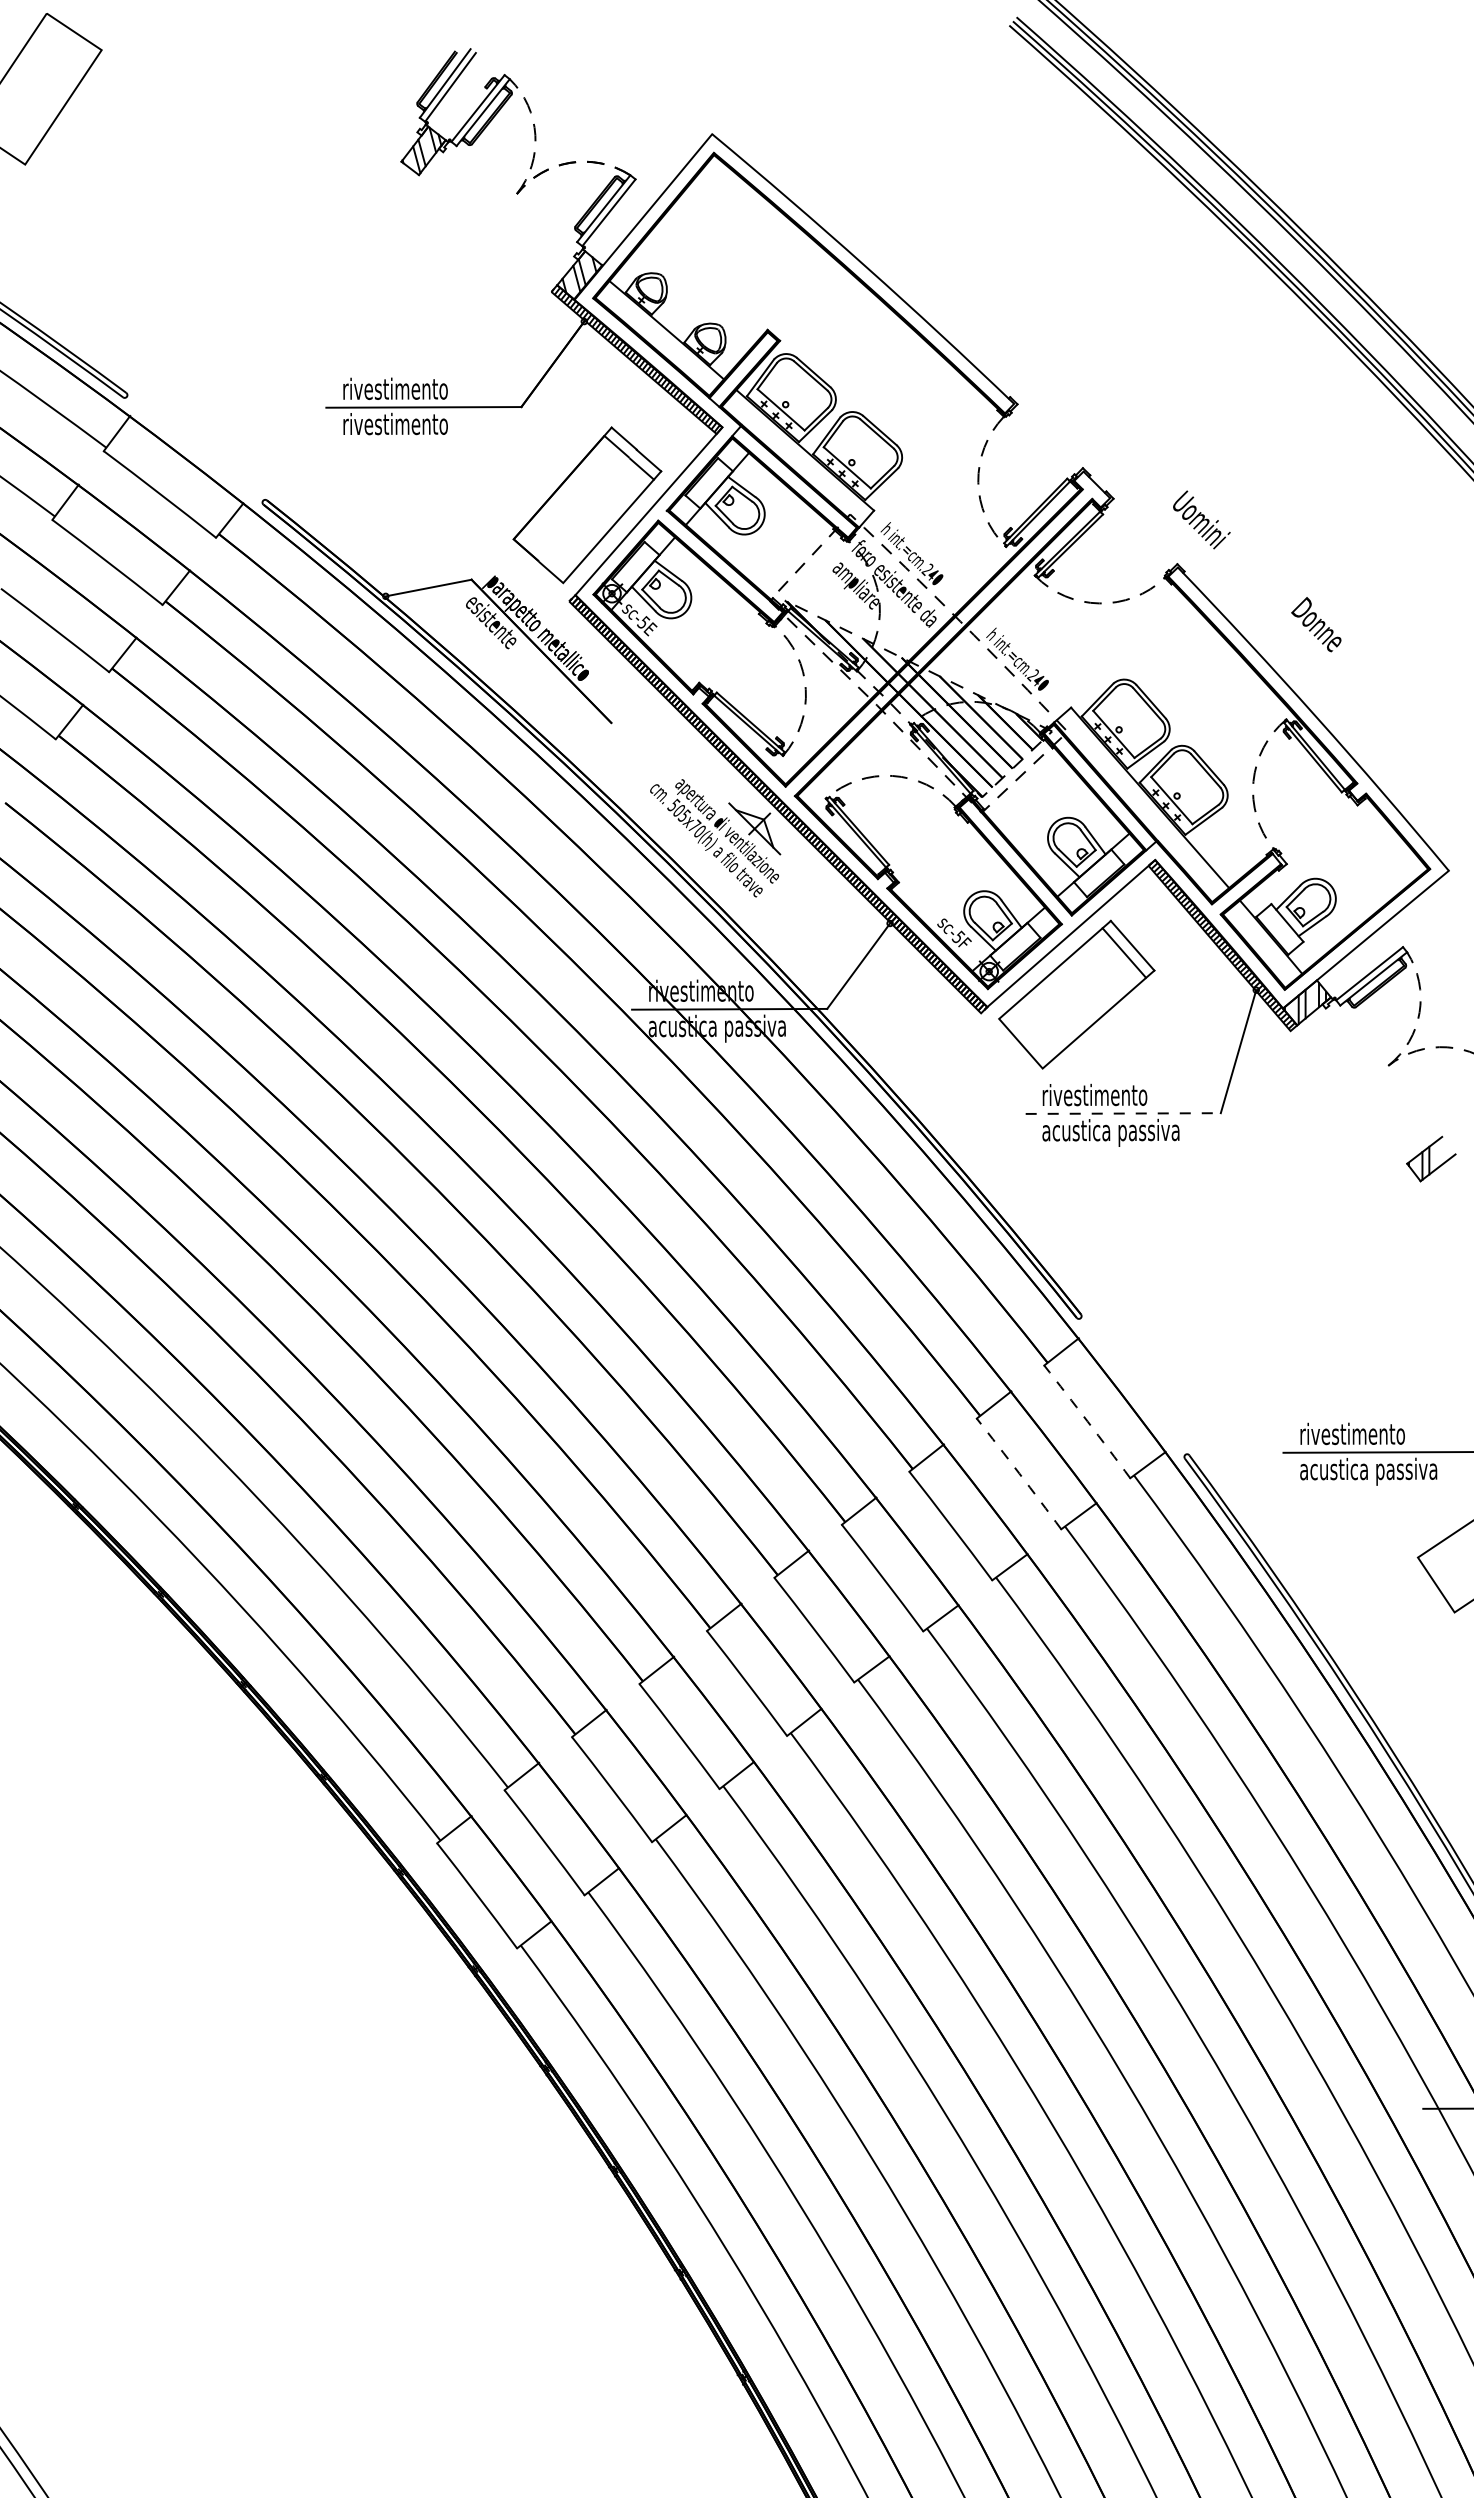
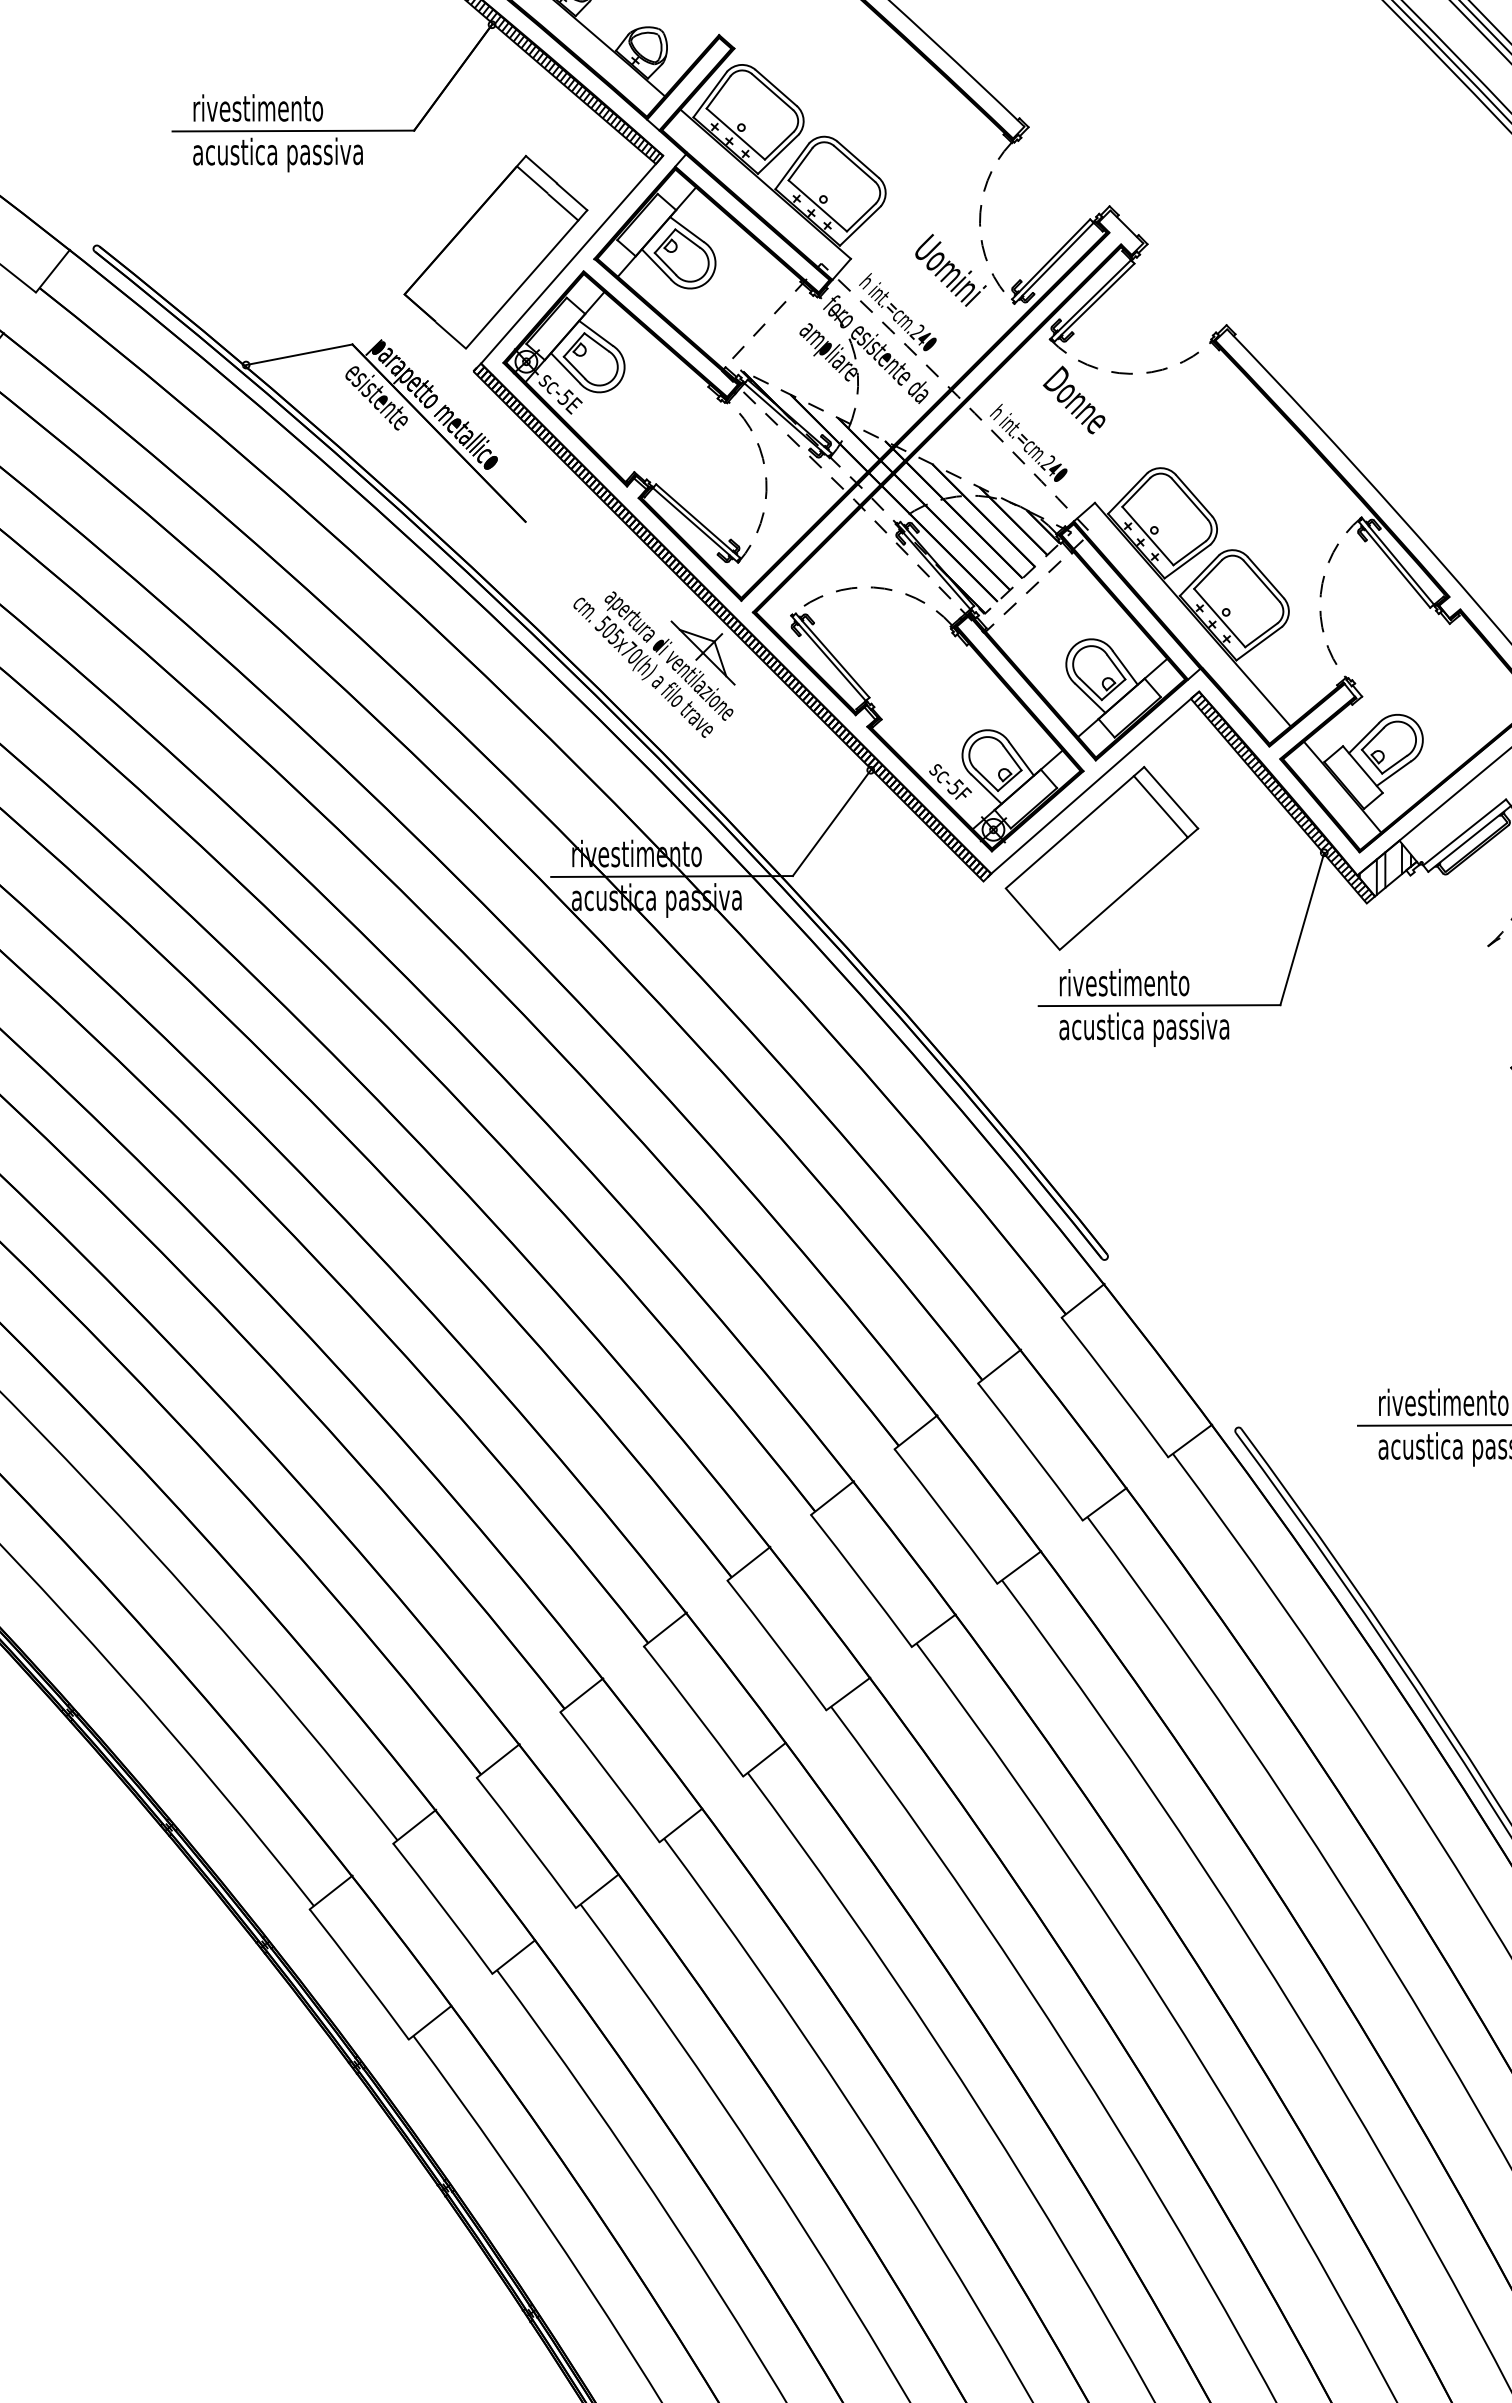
text: (411, 426) -> (278, 154), rivestimento -> acustica passiva
text: (1201, 519) -> (950, 269), moved
text: (1316, 624) -> (1074, 399), moved
line: (1123, 1113) -> (1159, 1005), dashed -> solid
arc: (1087, 1421) -> (1115, 1387), dashed -> solid
arc: (1019, 1473) -> (1031, 1451), dashed -> solid

